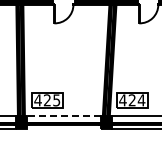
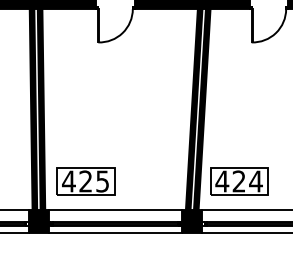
line: (63, 116) -> (114, 210), dashed -> solid
line: (63, 129) -> (114, 234), added

